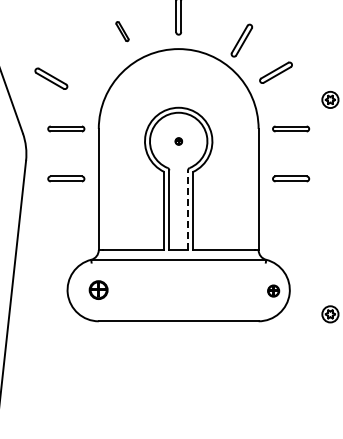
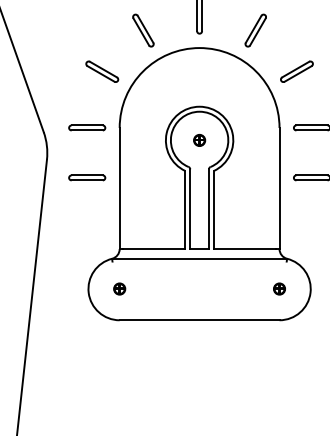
part: (122, 31) -> (143, 30), size x1.67
part: (241, 40) -> (255, 30), moved
part: (51, 78) -> (102, 71), moved
part: (178, 141) -> (199, 140), size x1.67
line: (188, 210) -> (209, 209), dashed -> solid
part: (98, 289) -> (119, 288), size x0.62
part: (273, 290) -> (279, 288), moved

